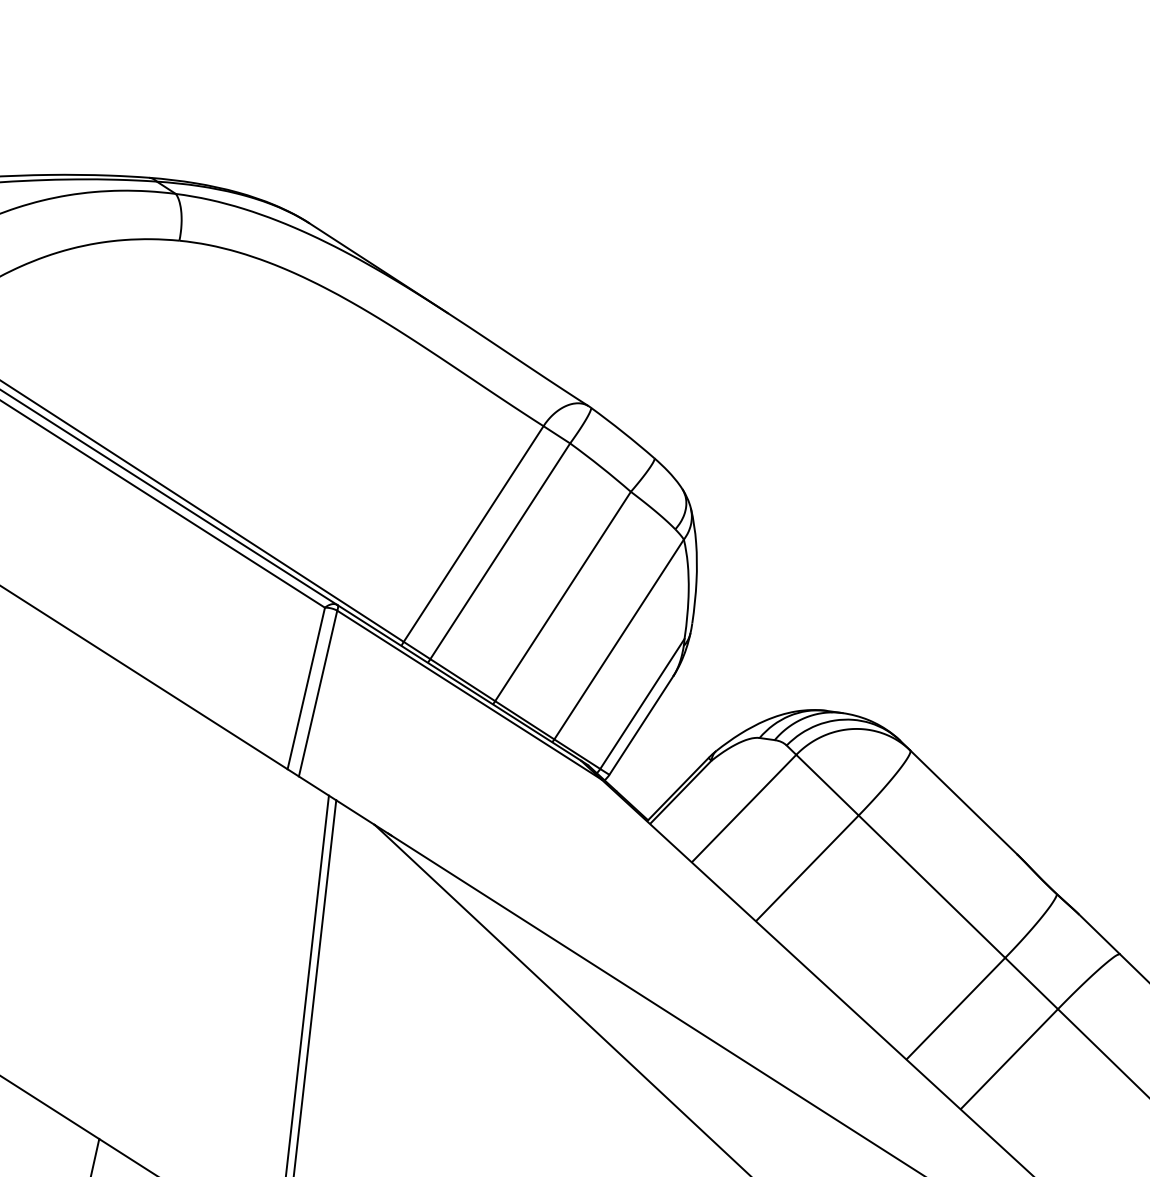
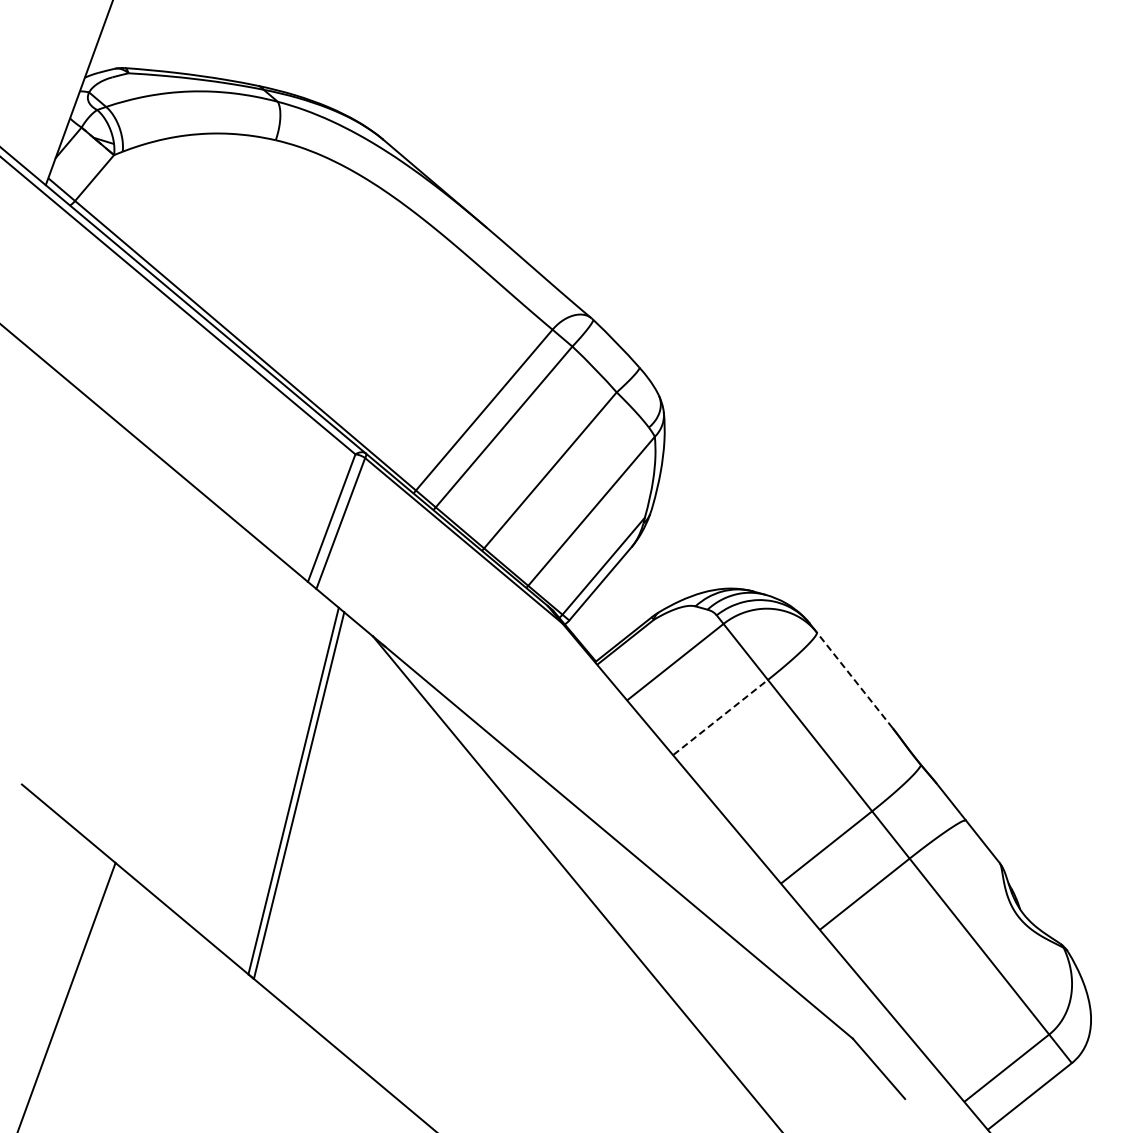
line: (963, 801) -> (854, 679), solid -> dashed
line: (808, 868) -> (721, 717), solid -> dashed

